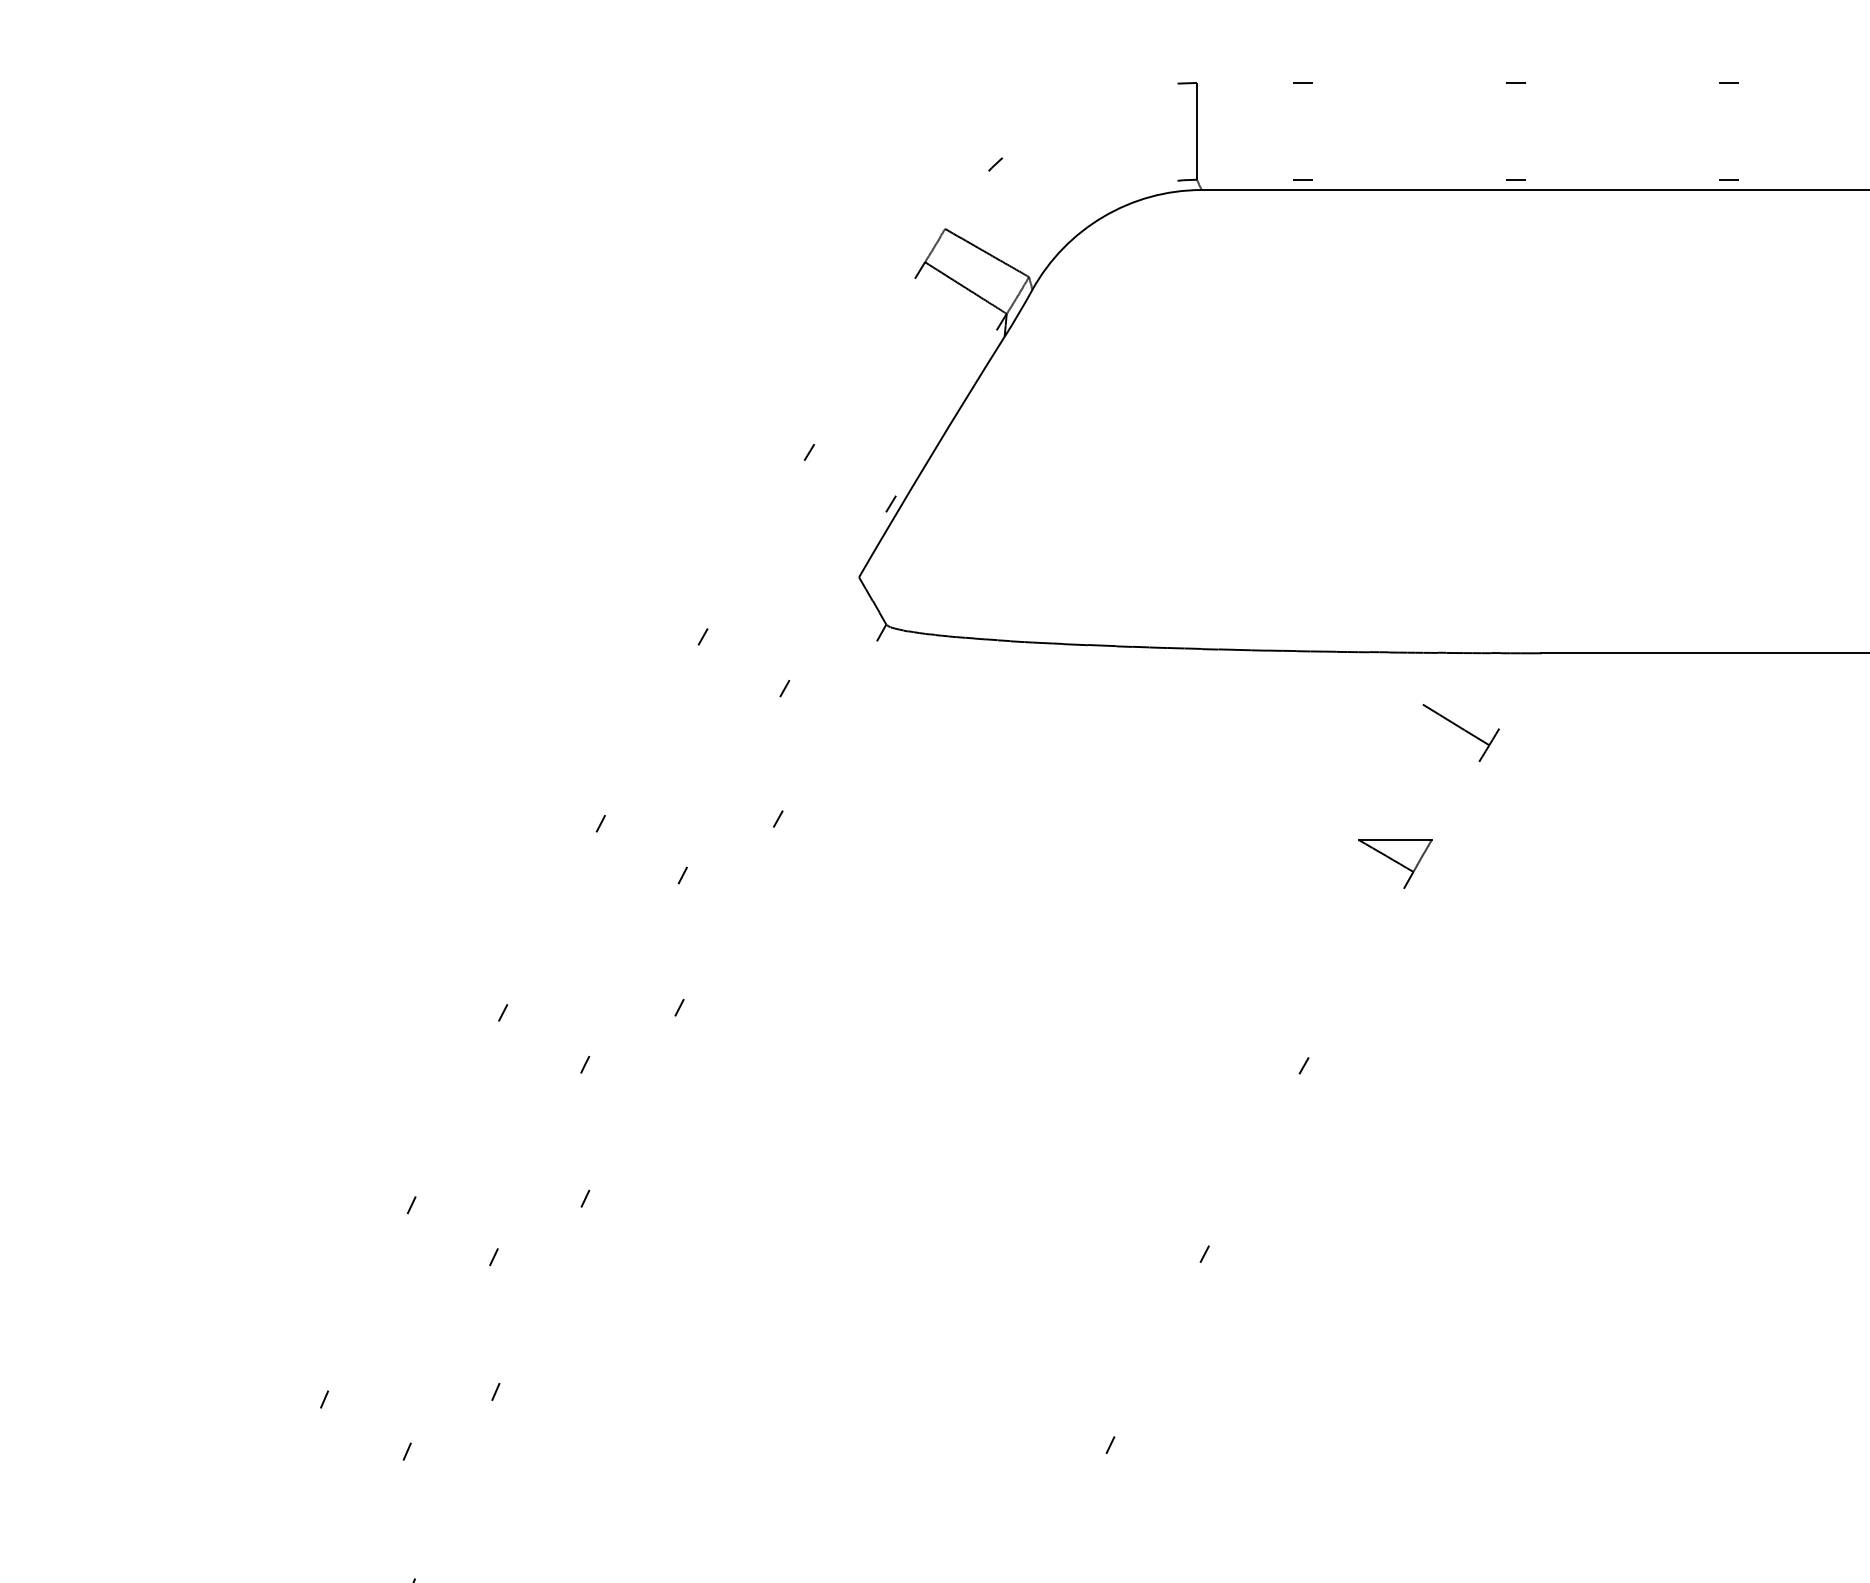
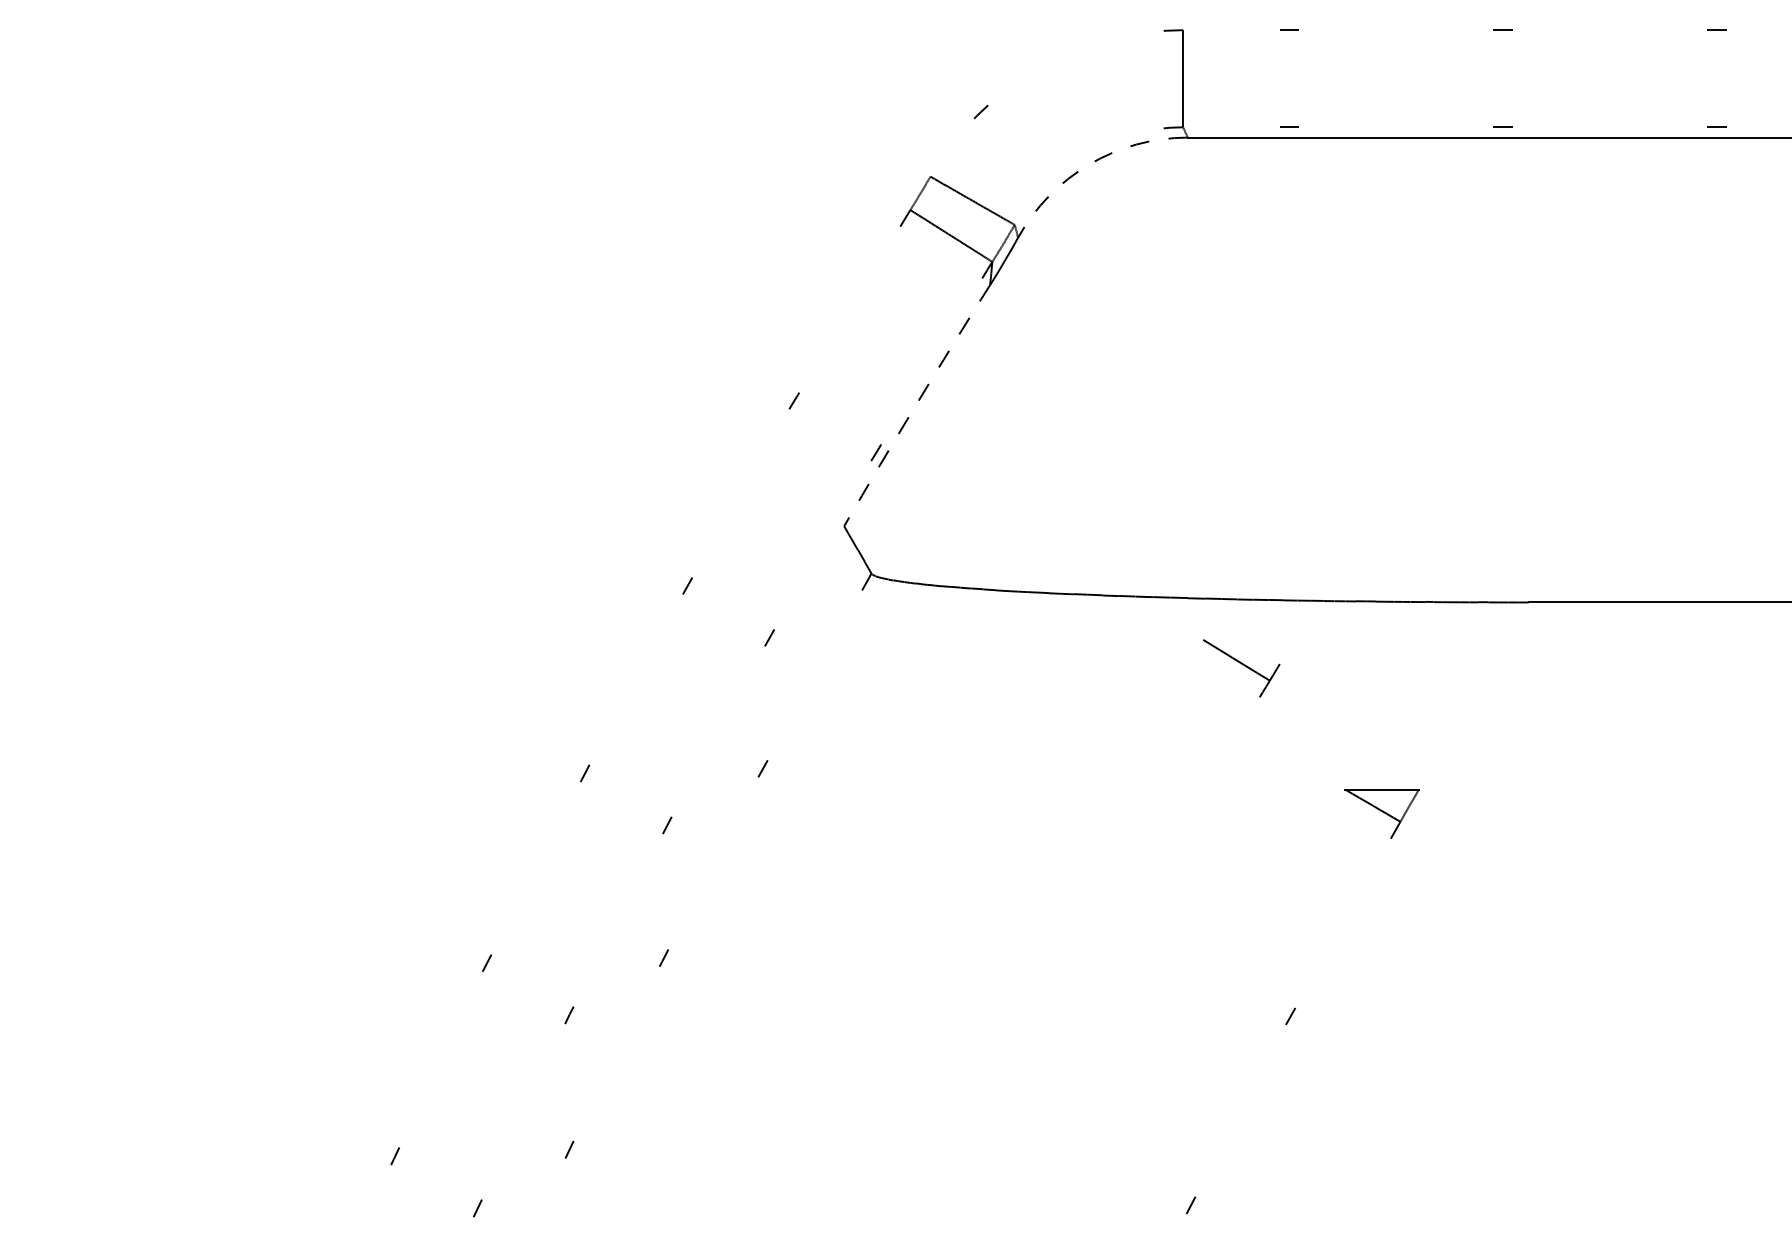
arc: (1103, 216) -> (1089, 164), solid -> dashed
arc: (930, 456) -> (915, 404), solid -> dashed
part: (1460, 732) -> (1240, 667), moved

